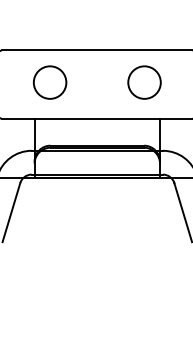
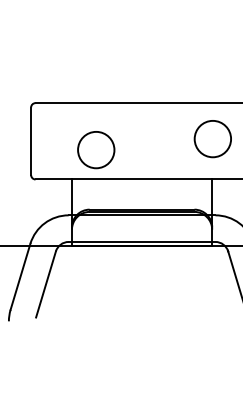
circle: (50, 82) -> (96, 150), moved
circle: (144, 82) -> (212, 139), moved

